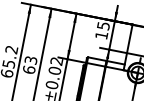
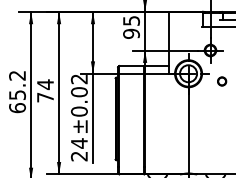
text: (101, 35) -> (131, 33), 15 -> 95
text: (30, 64) -> (45, 90), 63 -> 74

